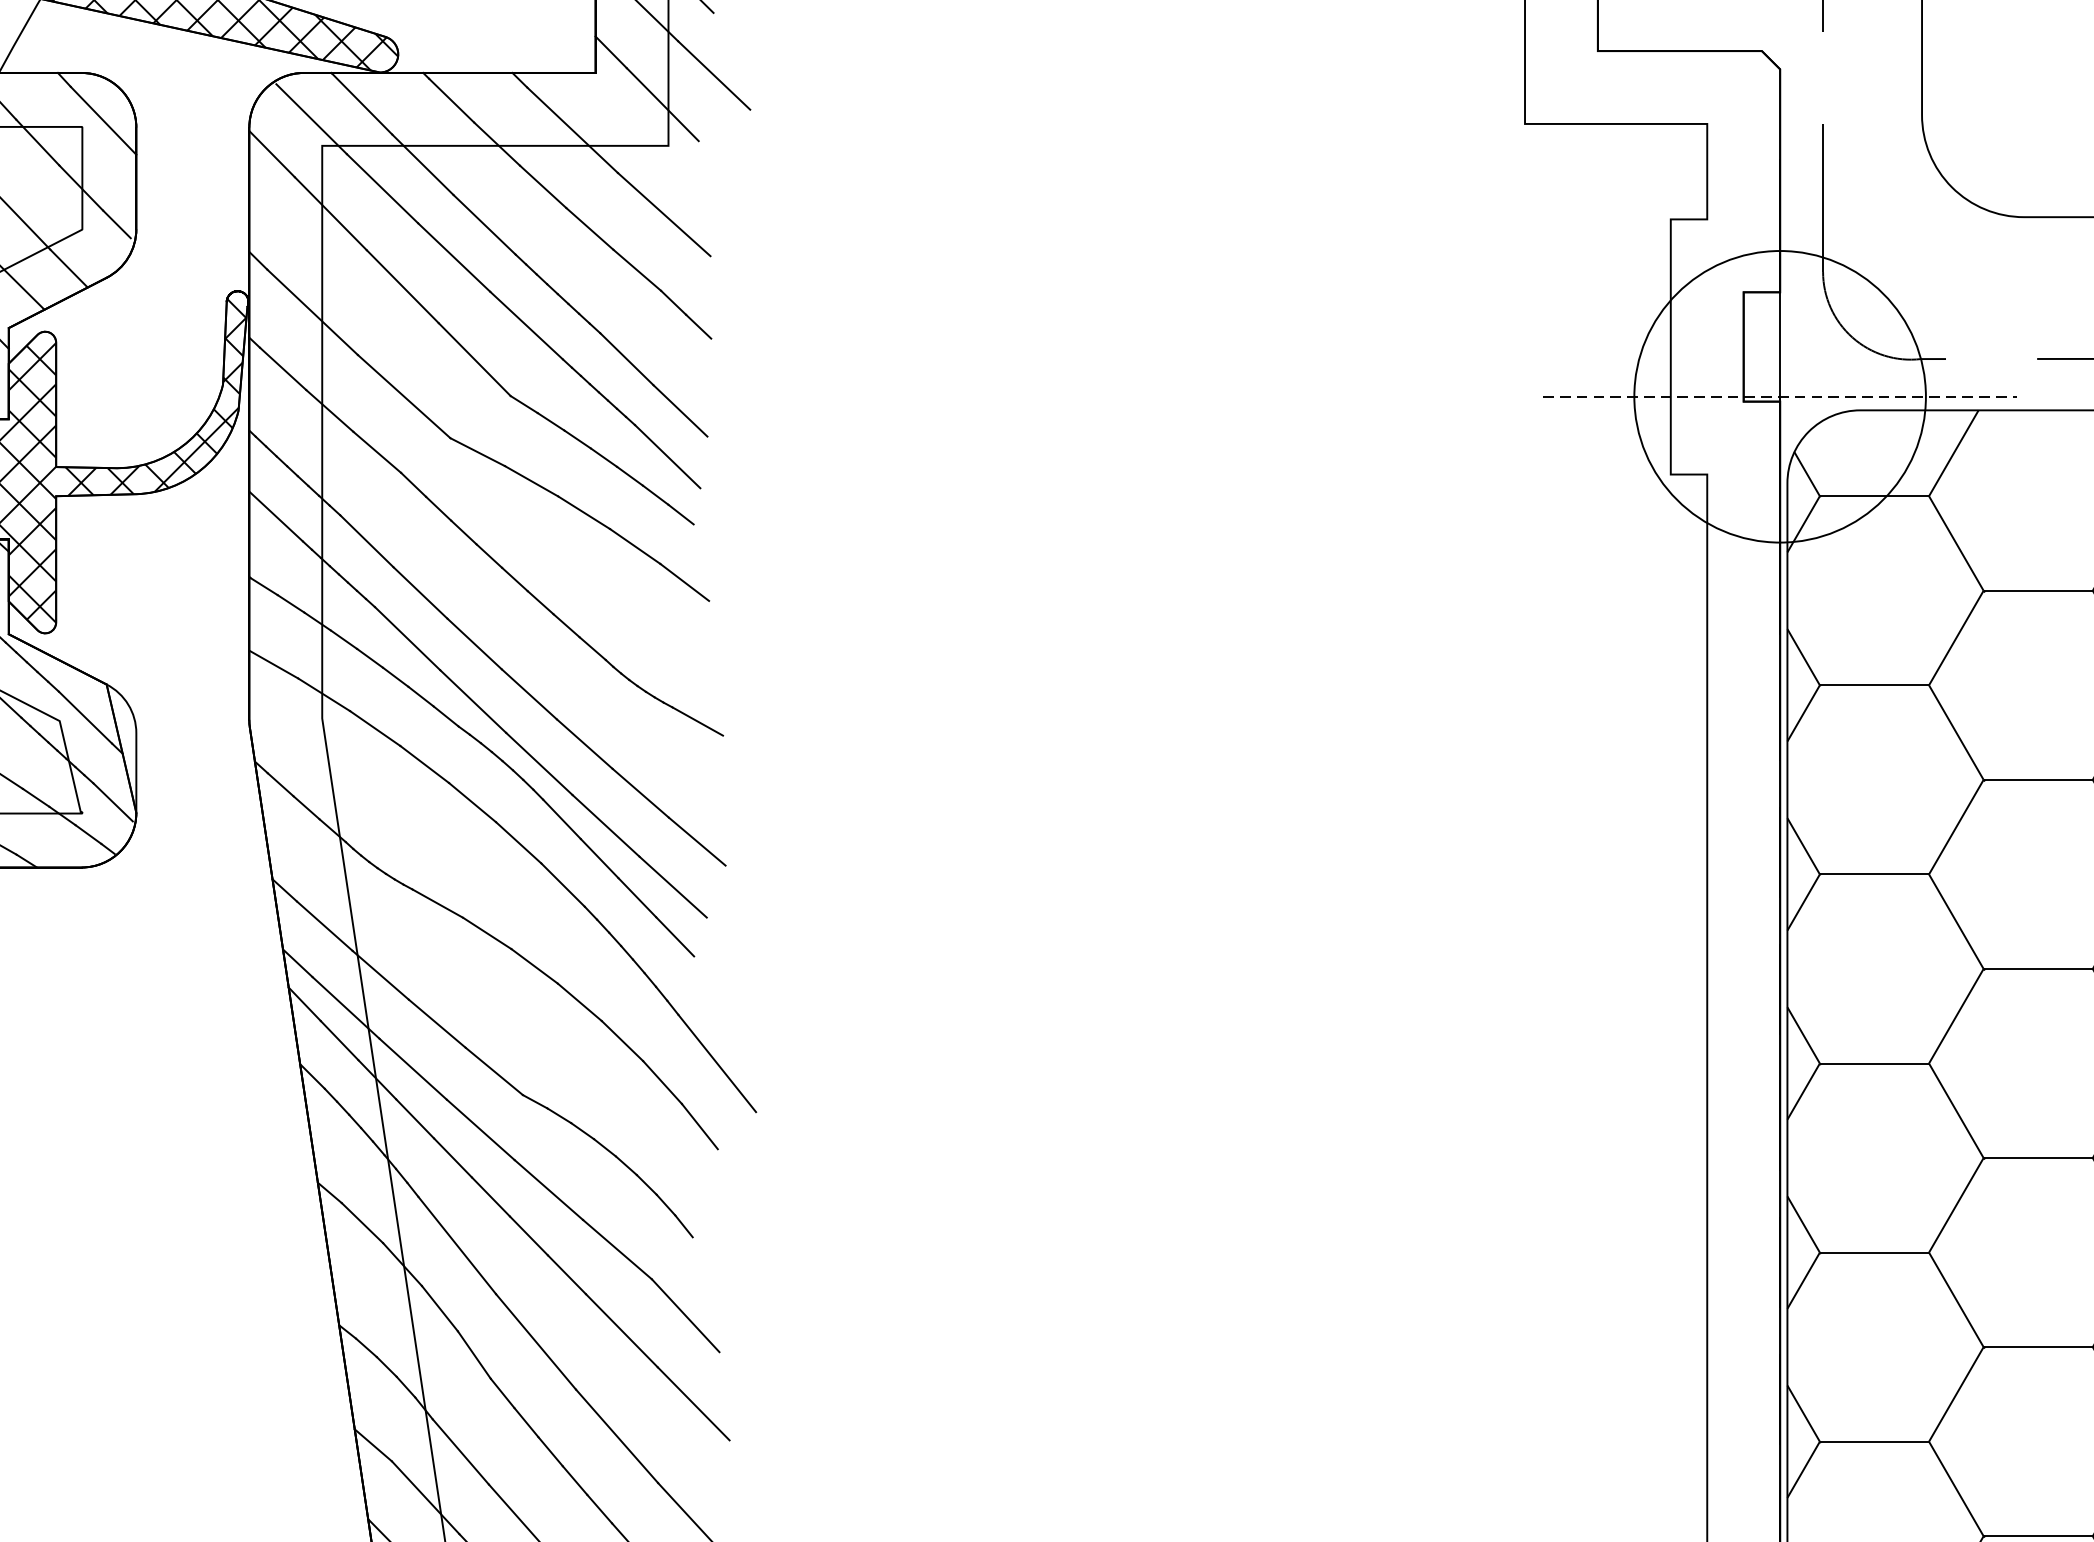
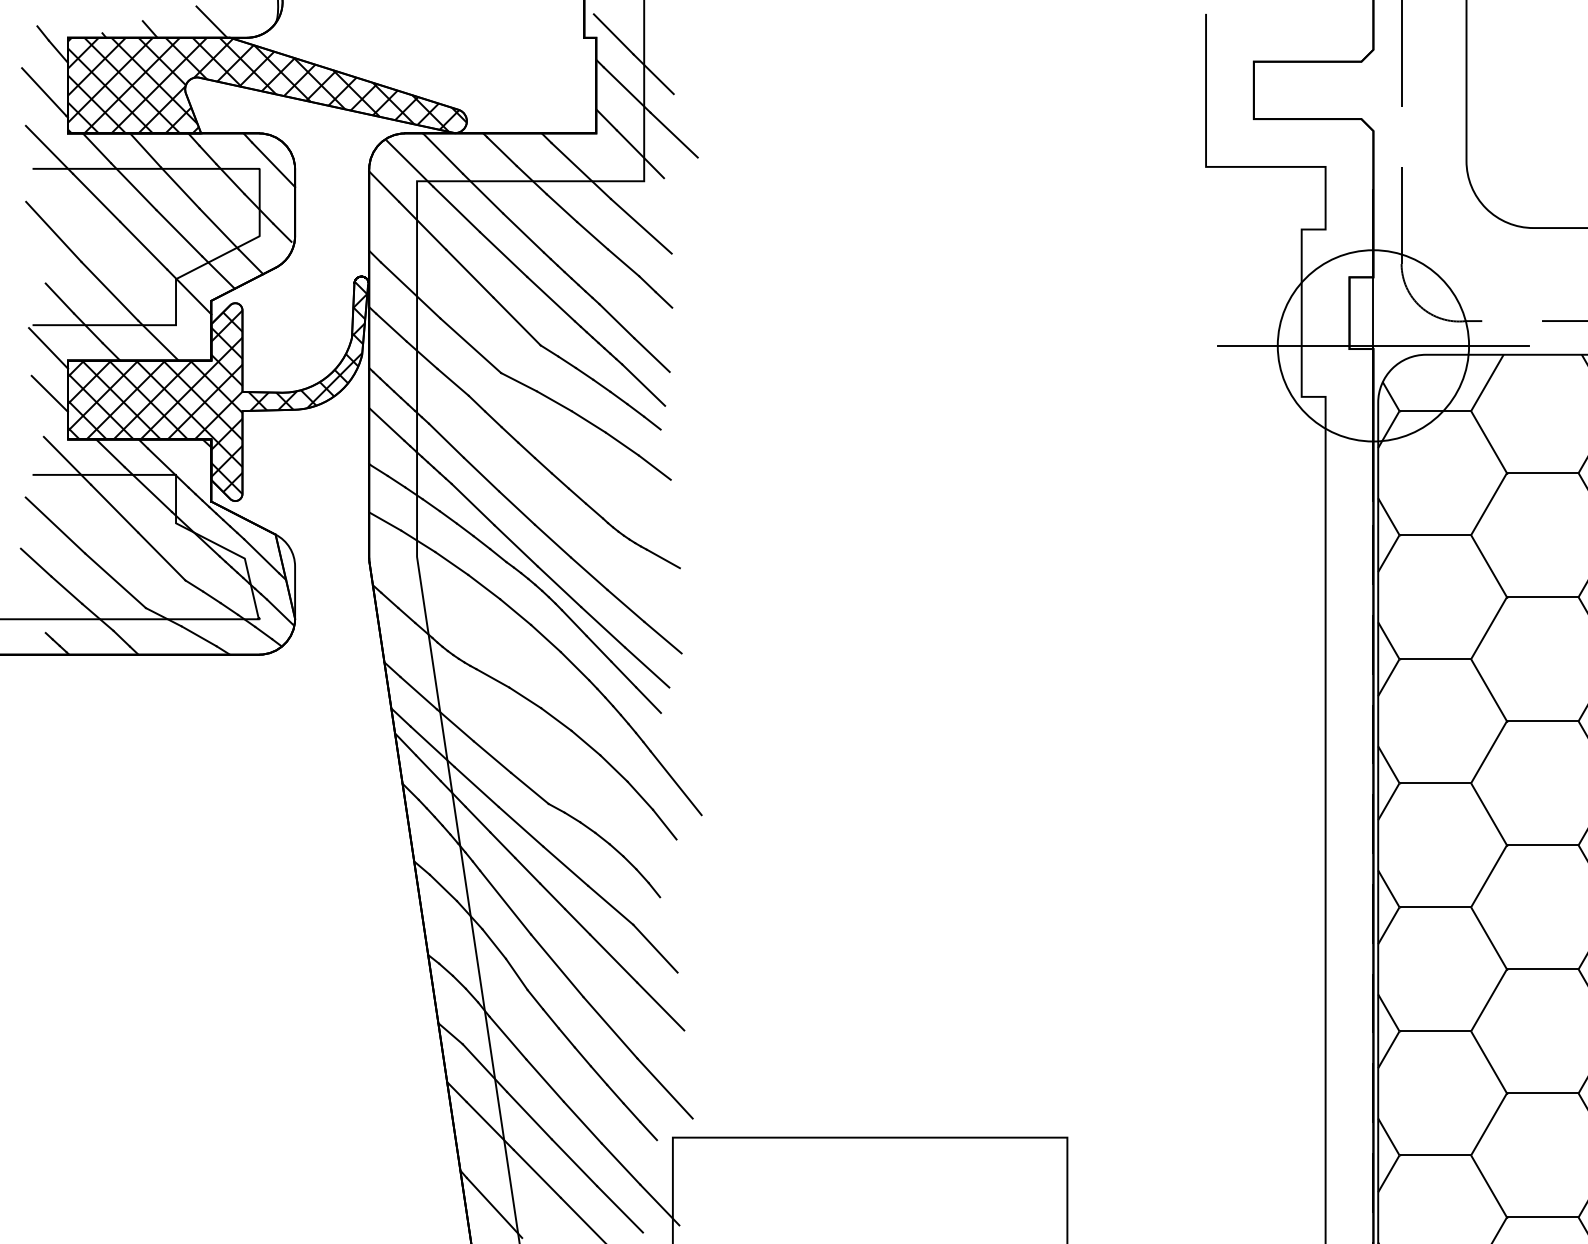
line: (1780, 396) -> (1373, 345), dashed -> solid

